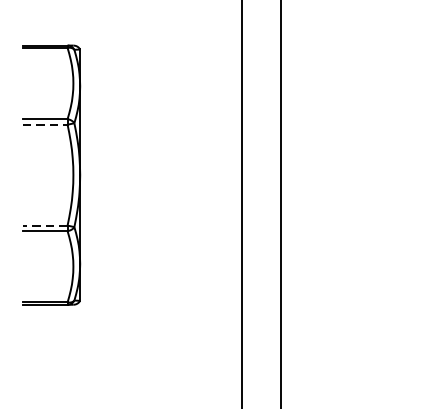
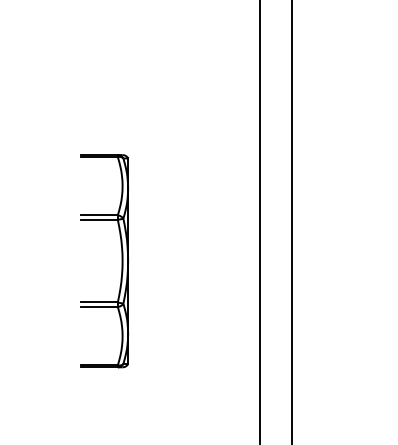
line: (45, 124) -> (99, 219), dashed -> solid
line: (45, 225) -> (99, 302), dashed -> solid

